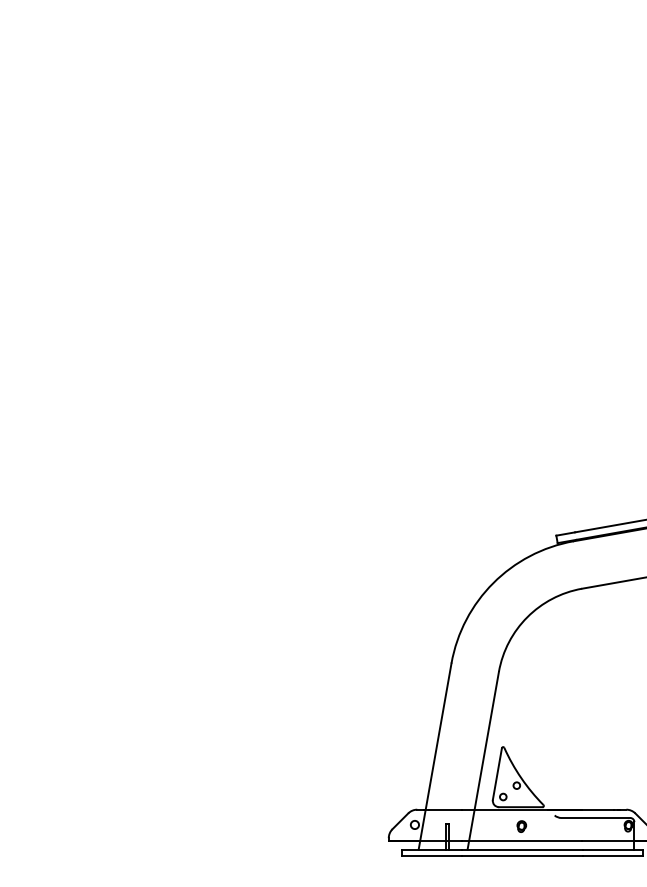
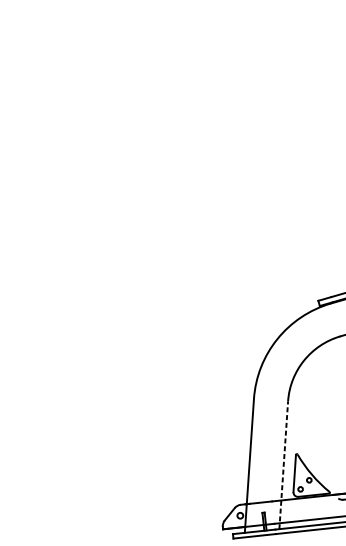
line: (483, 760) -> (283, 465), solid -> dashed
part: (521, 826) -> (315, 508), removed

